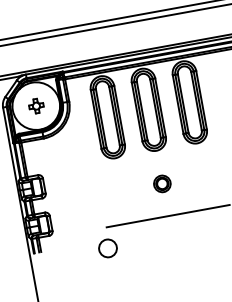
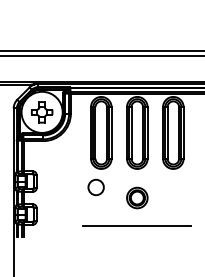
part: (36, 106) -> (42, 112), size x1.67
part: (162, 183) -> (137, 197), size x1.43
circle: (107, 248) -> (95, 187), moved

